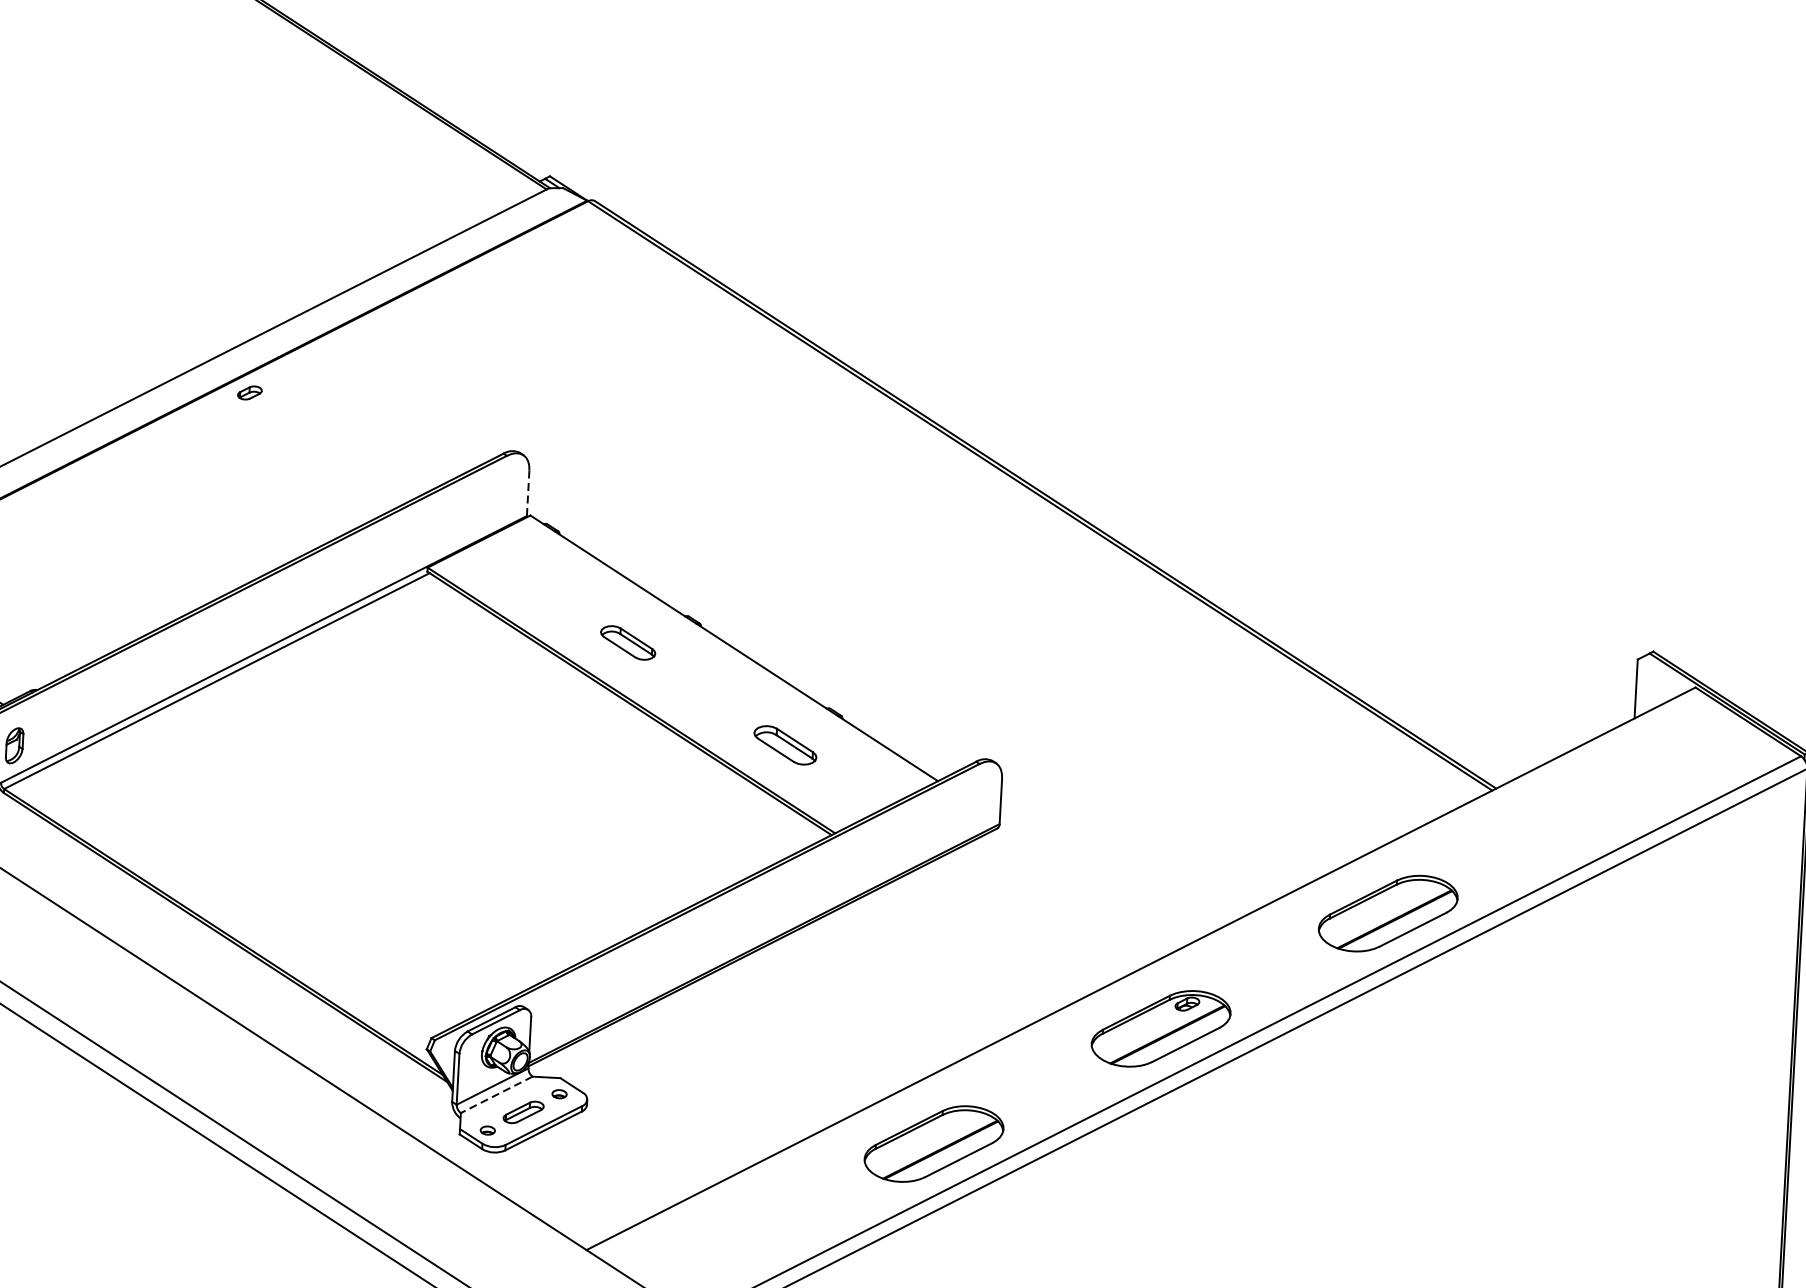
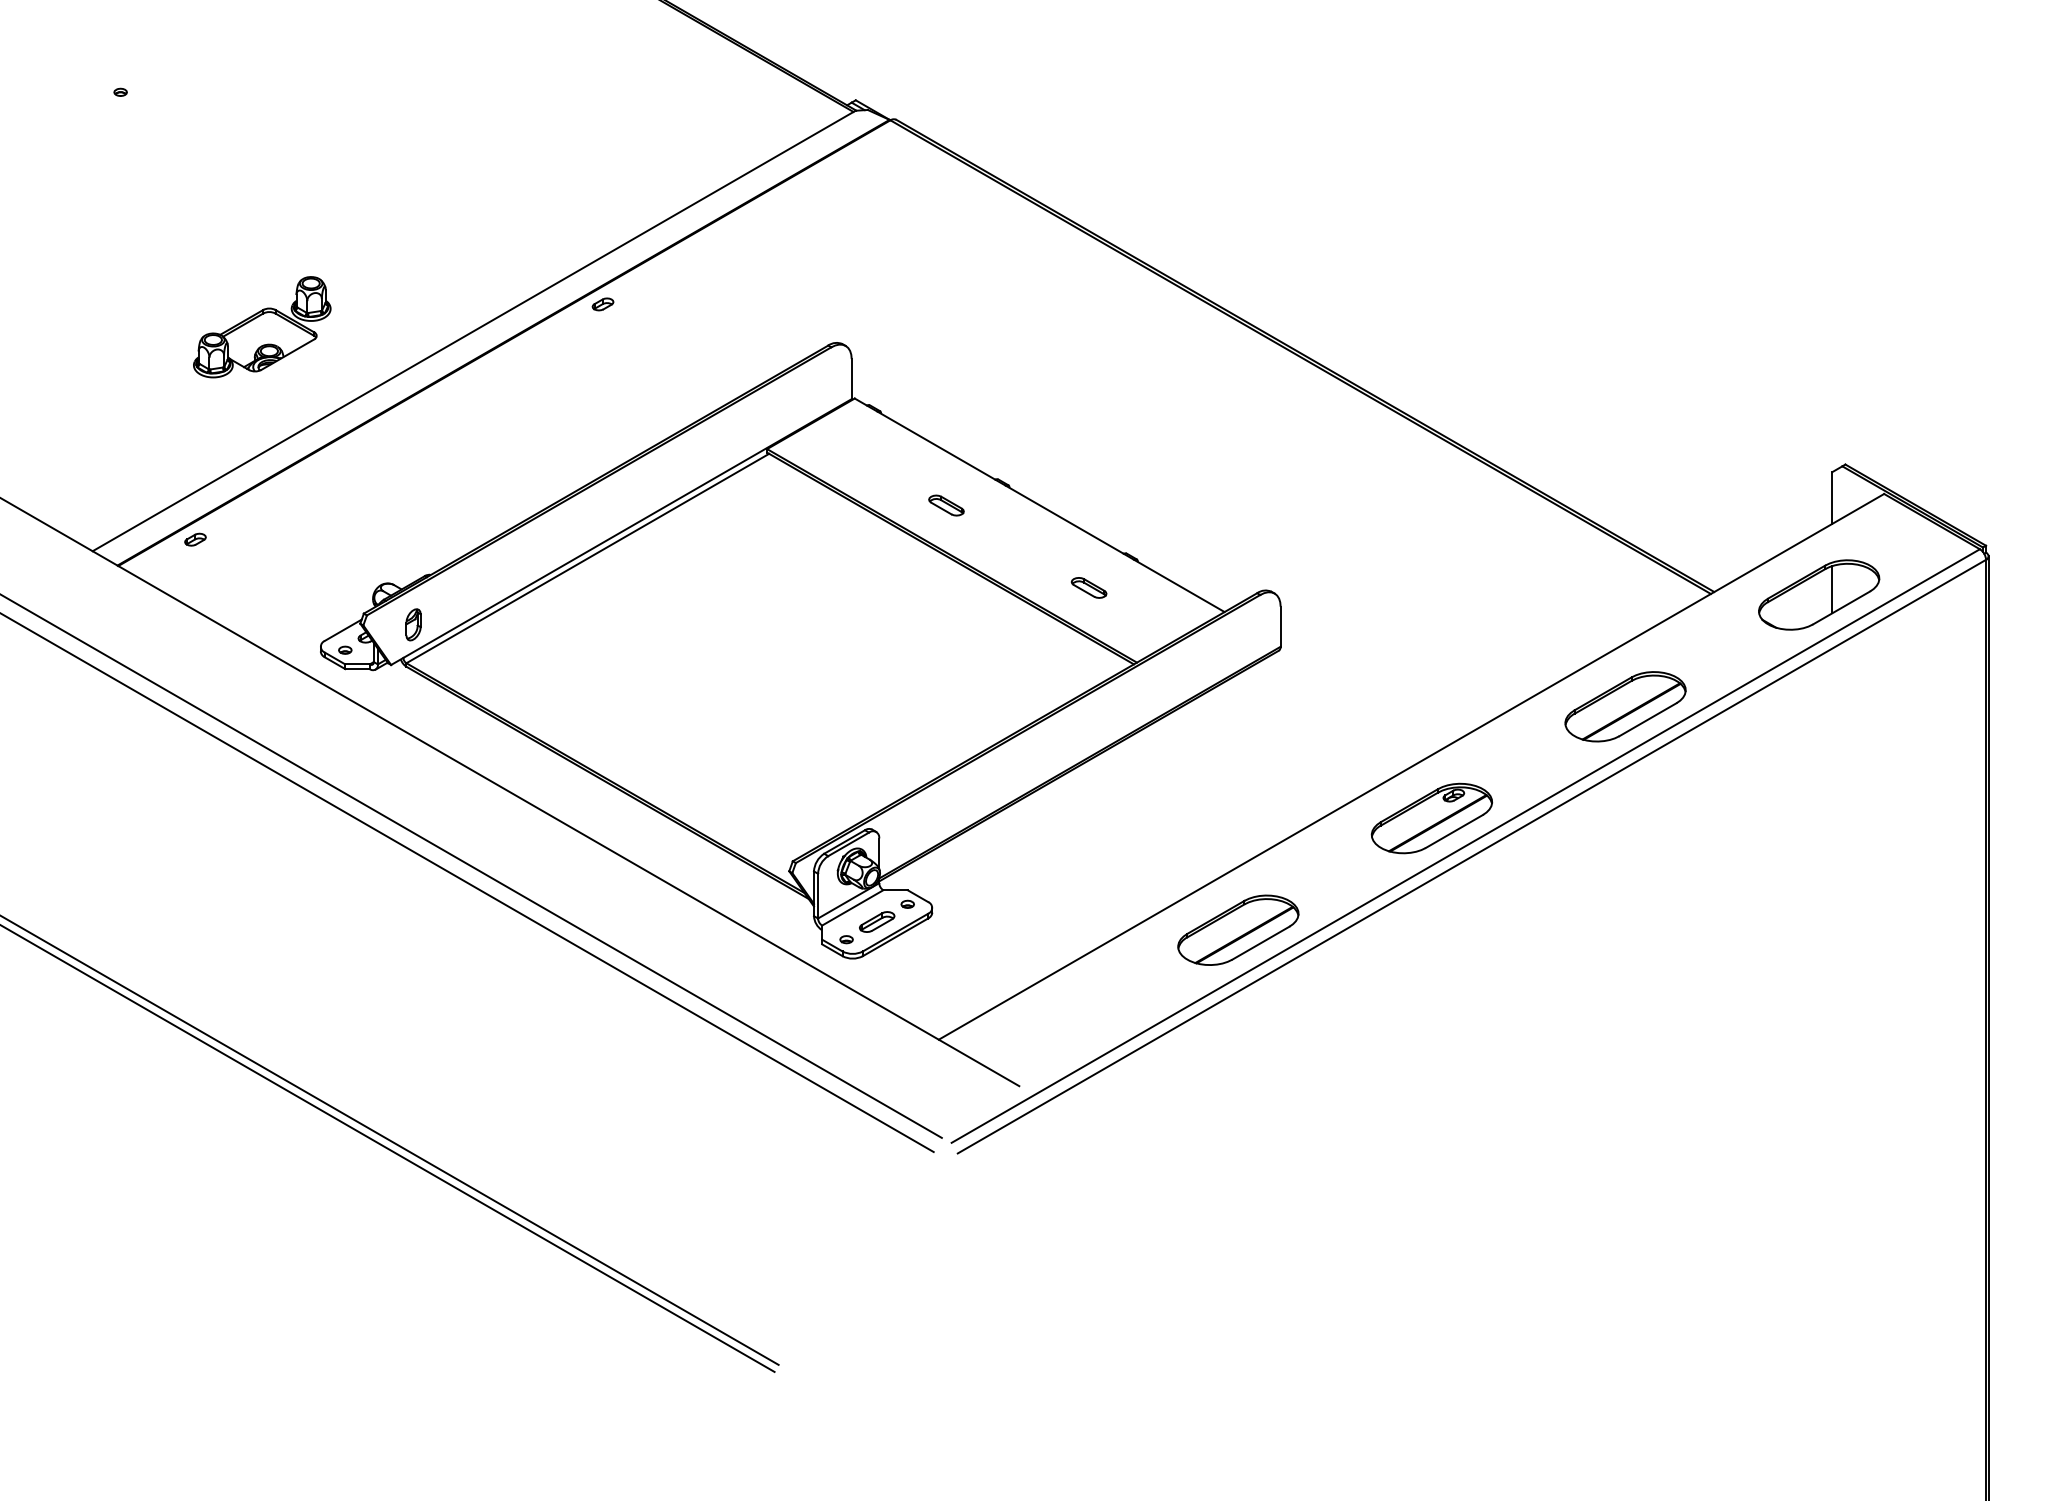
line: (527, 493) -> (851, 379), dashed -> solid
part: (628, 642) -> (946, 505), size x0.71
part: (784, 744) -> (1088, 587), size x0.62
part: (1615, 797) -> (1819, 594), added
line: (496, 1095) -> (852, 908), dashed -> solid

